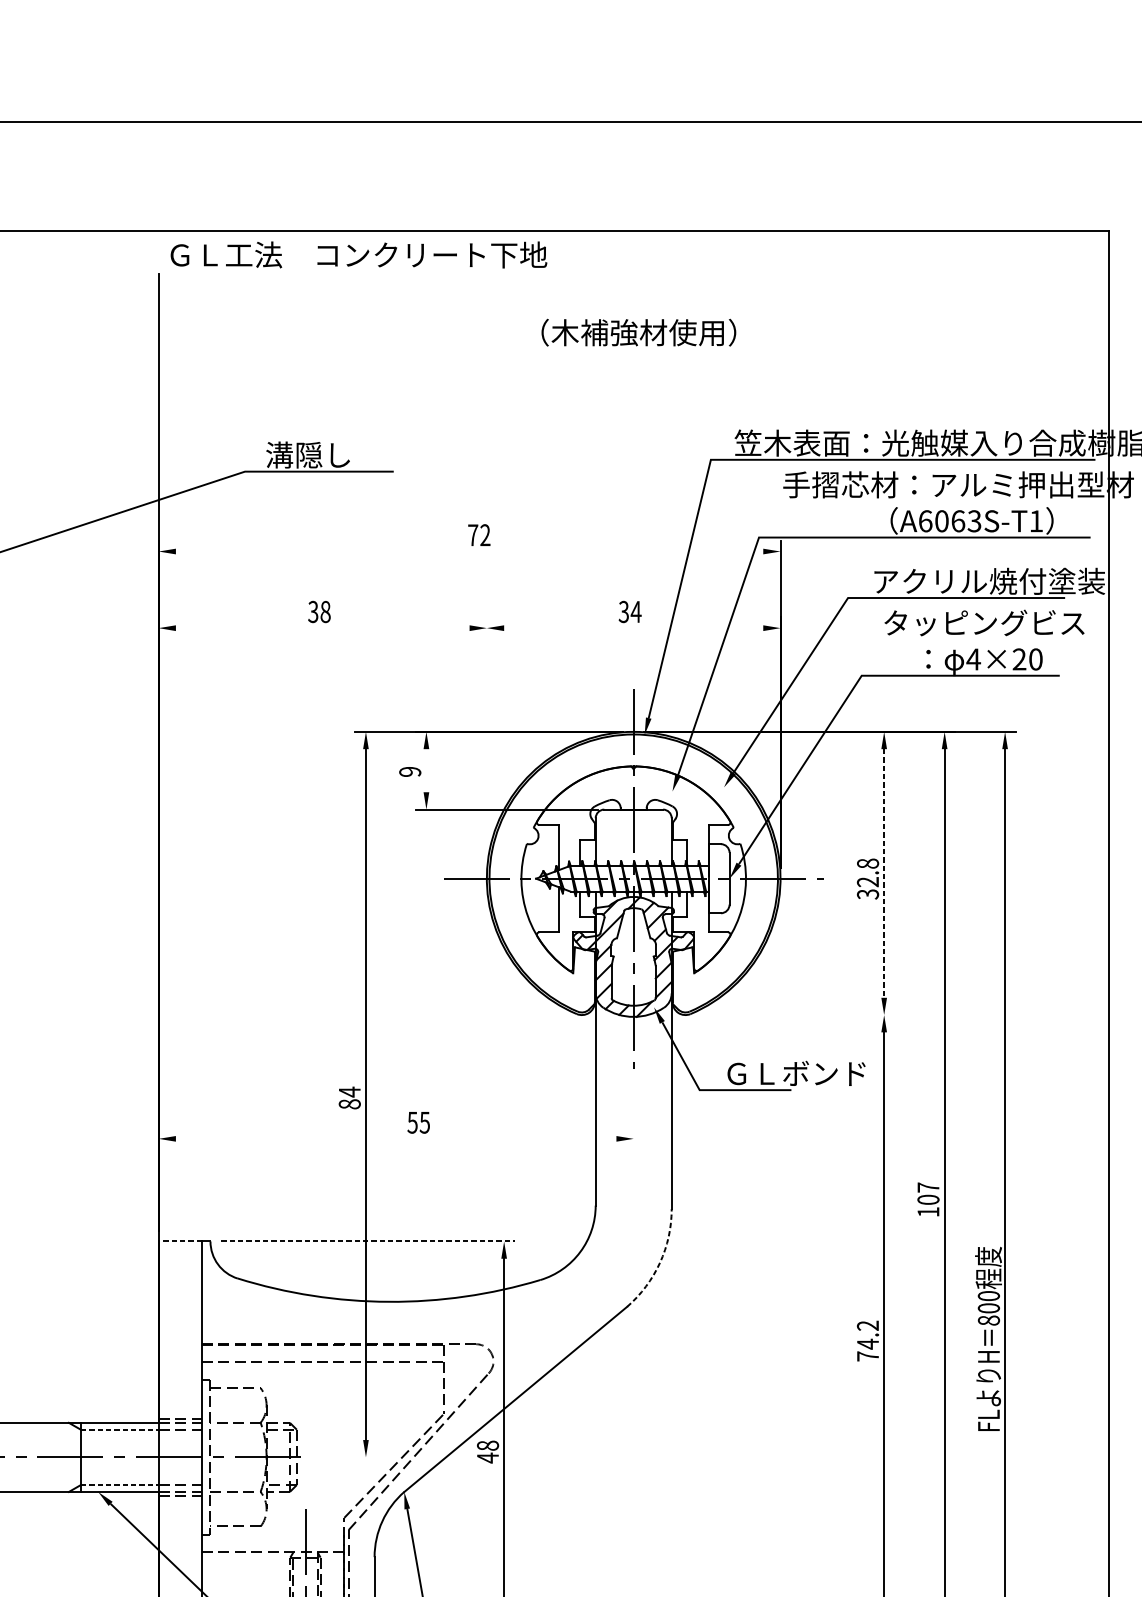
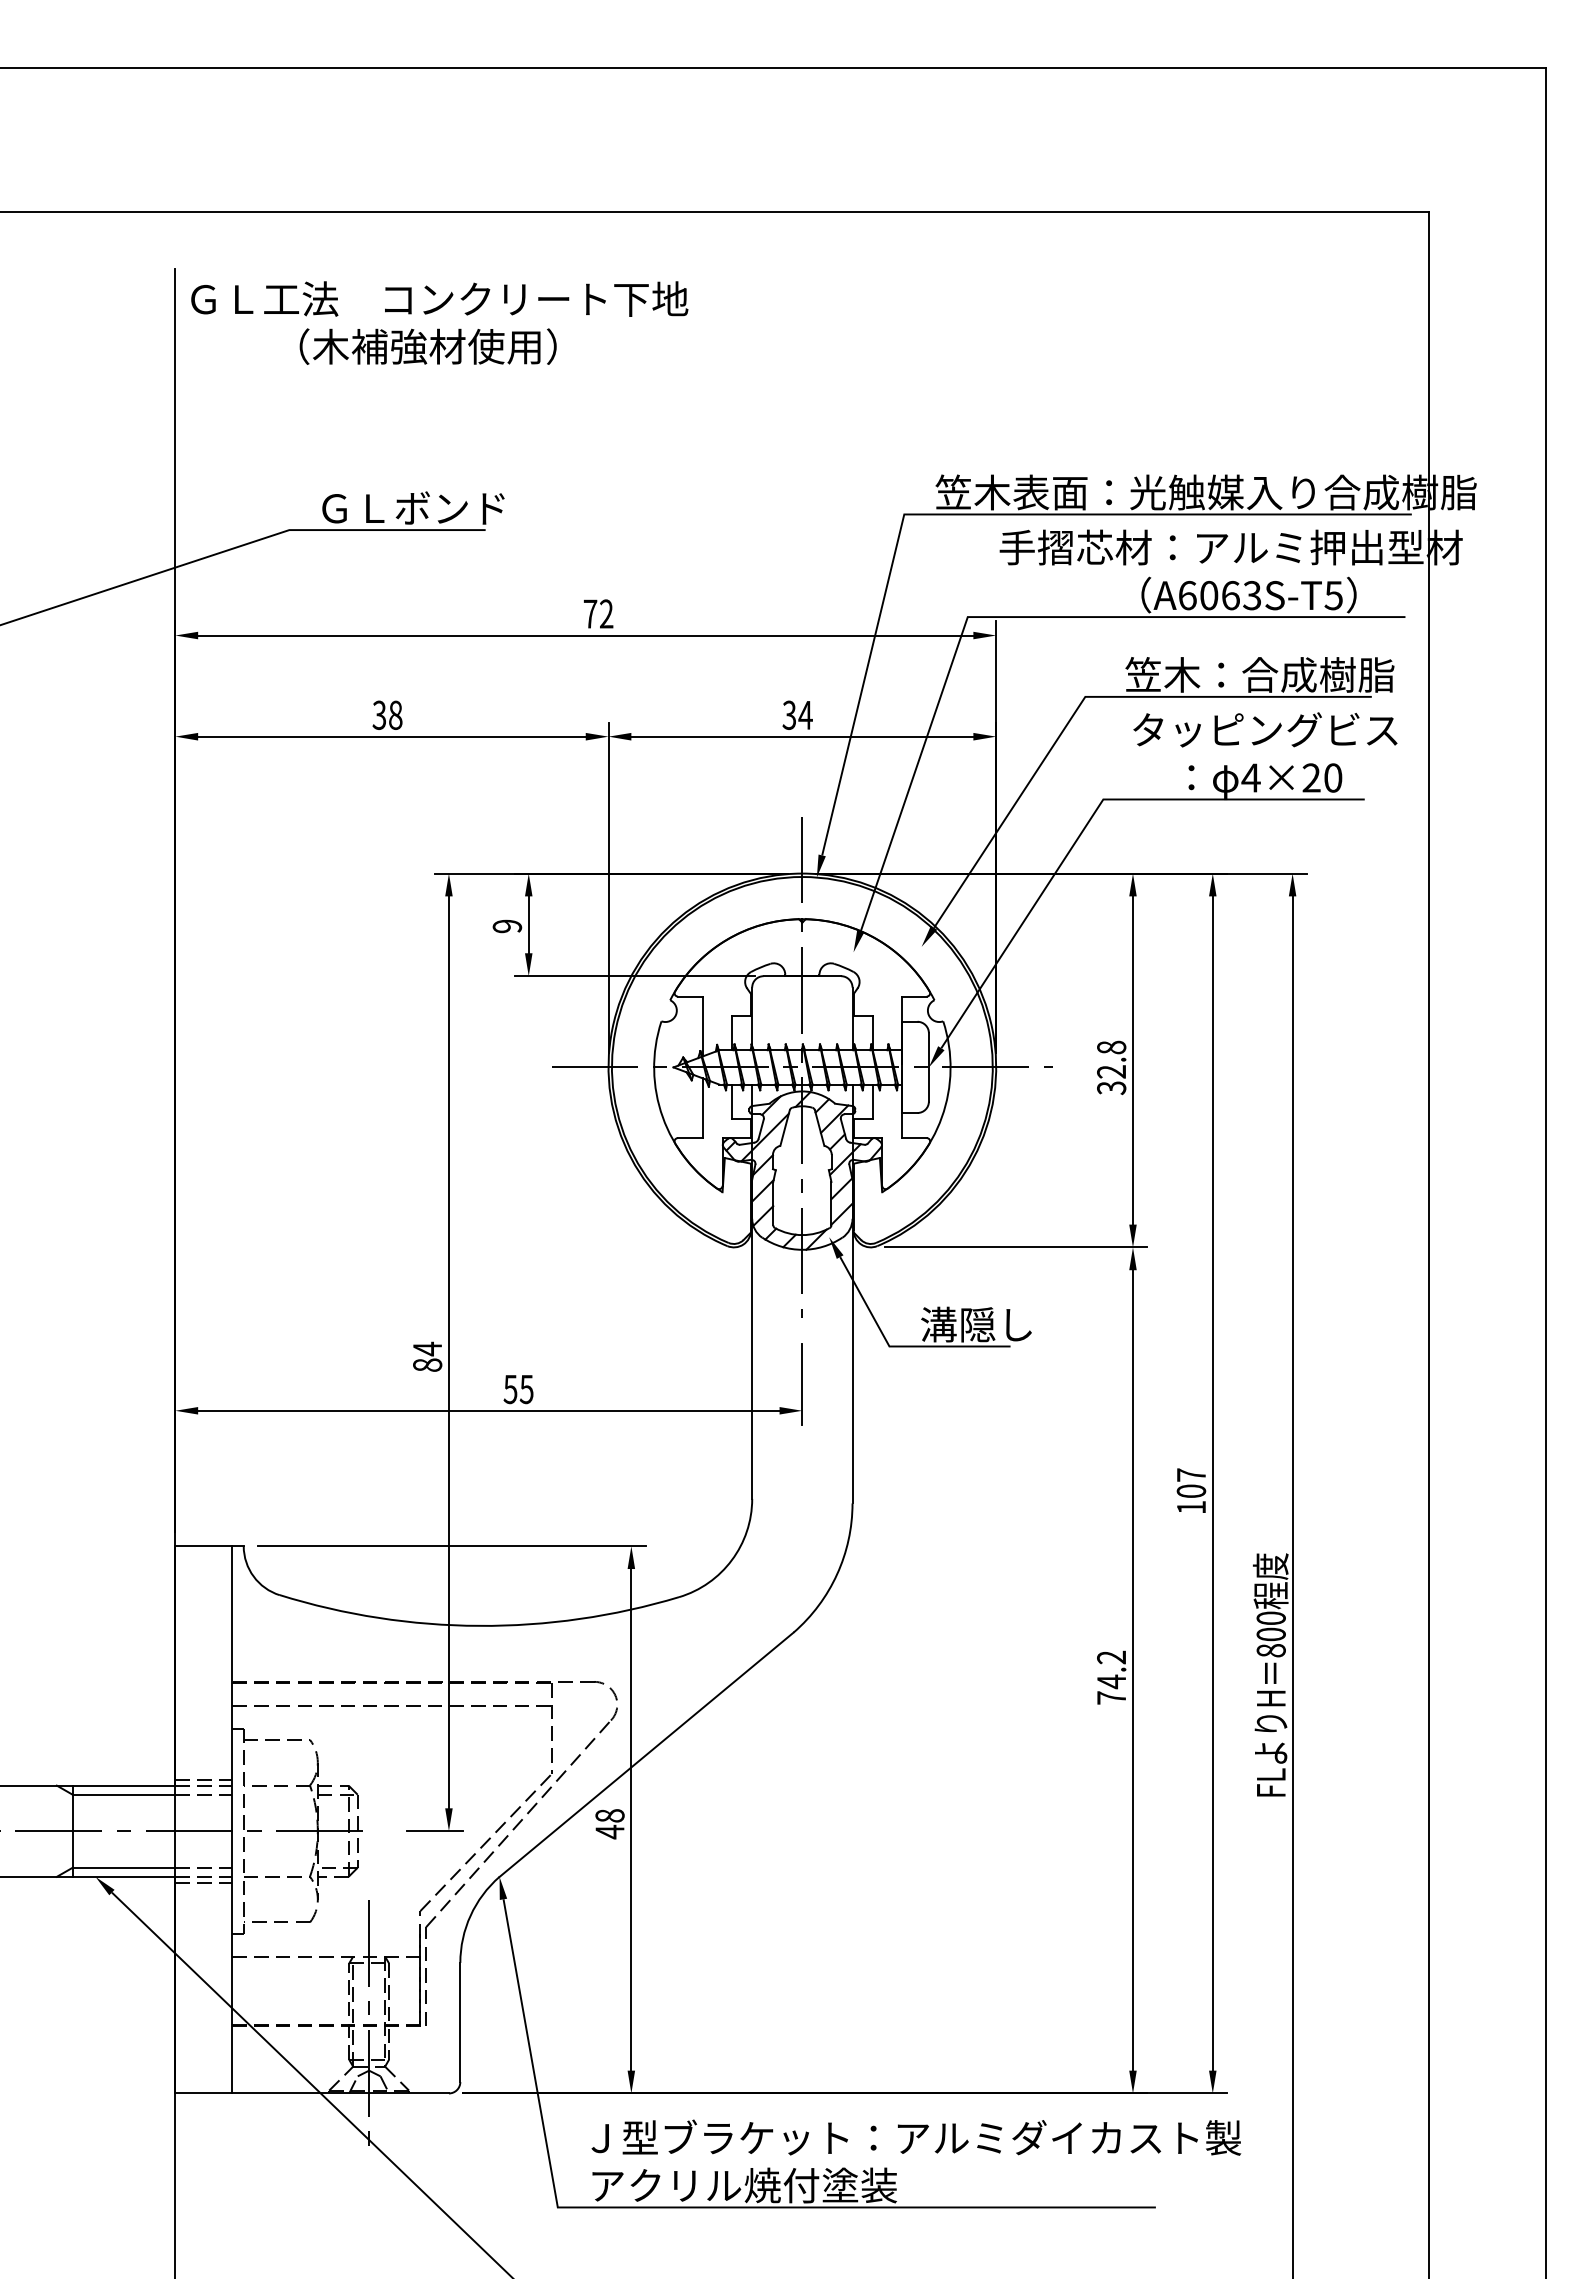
text: (358, 254) -> (439, 298), moved
text: (638, 332) -> (427, 346), moved
text: (336, 455) -> (410, 508), 溝隠し -> ＧＬボンド
text: (1036, 521) -> (1333, 595), A6063S-T1 -> A6063S-T5
line: (469, 551) -> (585, 635), added
text: (989, 581) -> (1272, 674), アクリル焼付塗装 -> 笠木：合成樹脂
line: (322, 628) -> (391, 736), added
line: (633, 628) -> (802, 736), added
line: (486, 742) -> (608, 887), added
line: (426, 770) -> (528, 924), added
line: (883, 874) -> (1132, 1061), dashed -> solid
line: (795, 1015) -> (1016, 1247), added
text: (794, 1073) -> (1014, 1324), ＧＬボンド -> 溝隠し
line: (633, 1118) -> (802, 1384), added
line: (395, 1138) -> (488, 1410), added
line: (180, 1241) -> (203, 1546), dashed -> solid
line: (367, 1241) -> (451, 1546), dashed -> solid
arc: (660, 1262) -> (837, 1574), dashed -> solid
line: (120, 1429) -> (124, 1794), dashed -> solid
line: (355, 1457) -> (434, 1831), added
line: (120, 1484) -> (124, 1867), dashed -> solid

